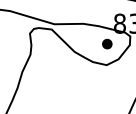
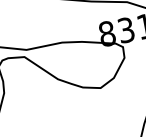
part: (107, 44) -> (96, 62), removed

